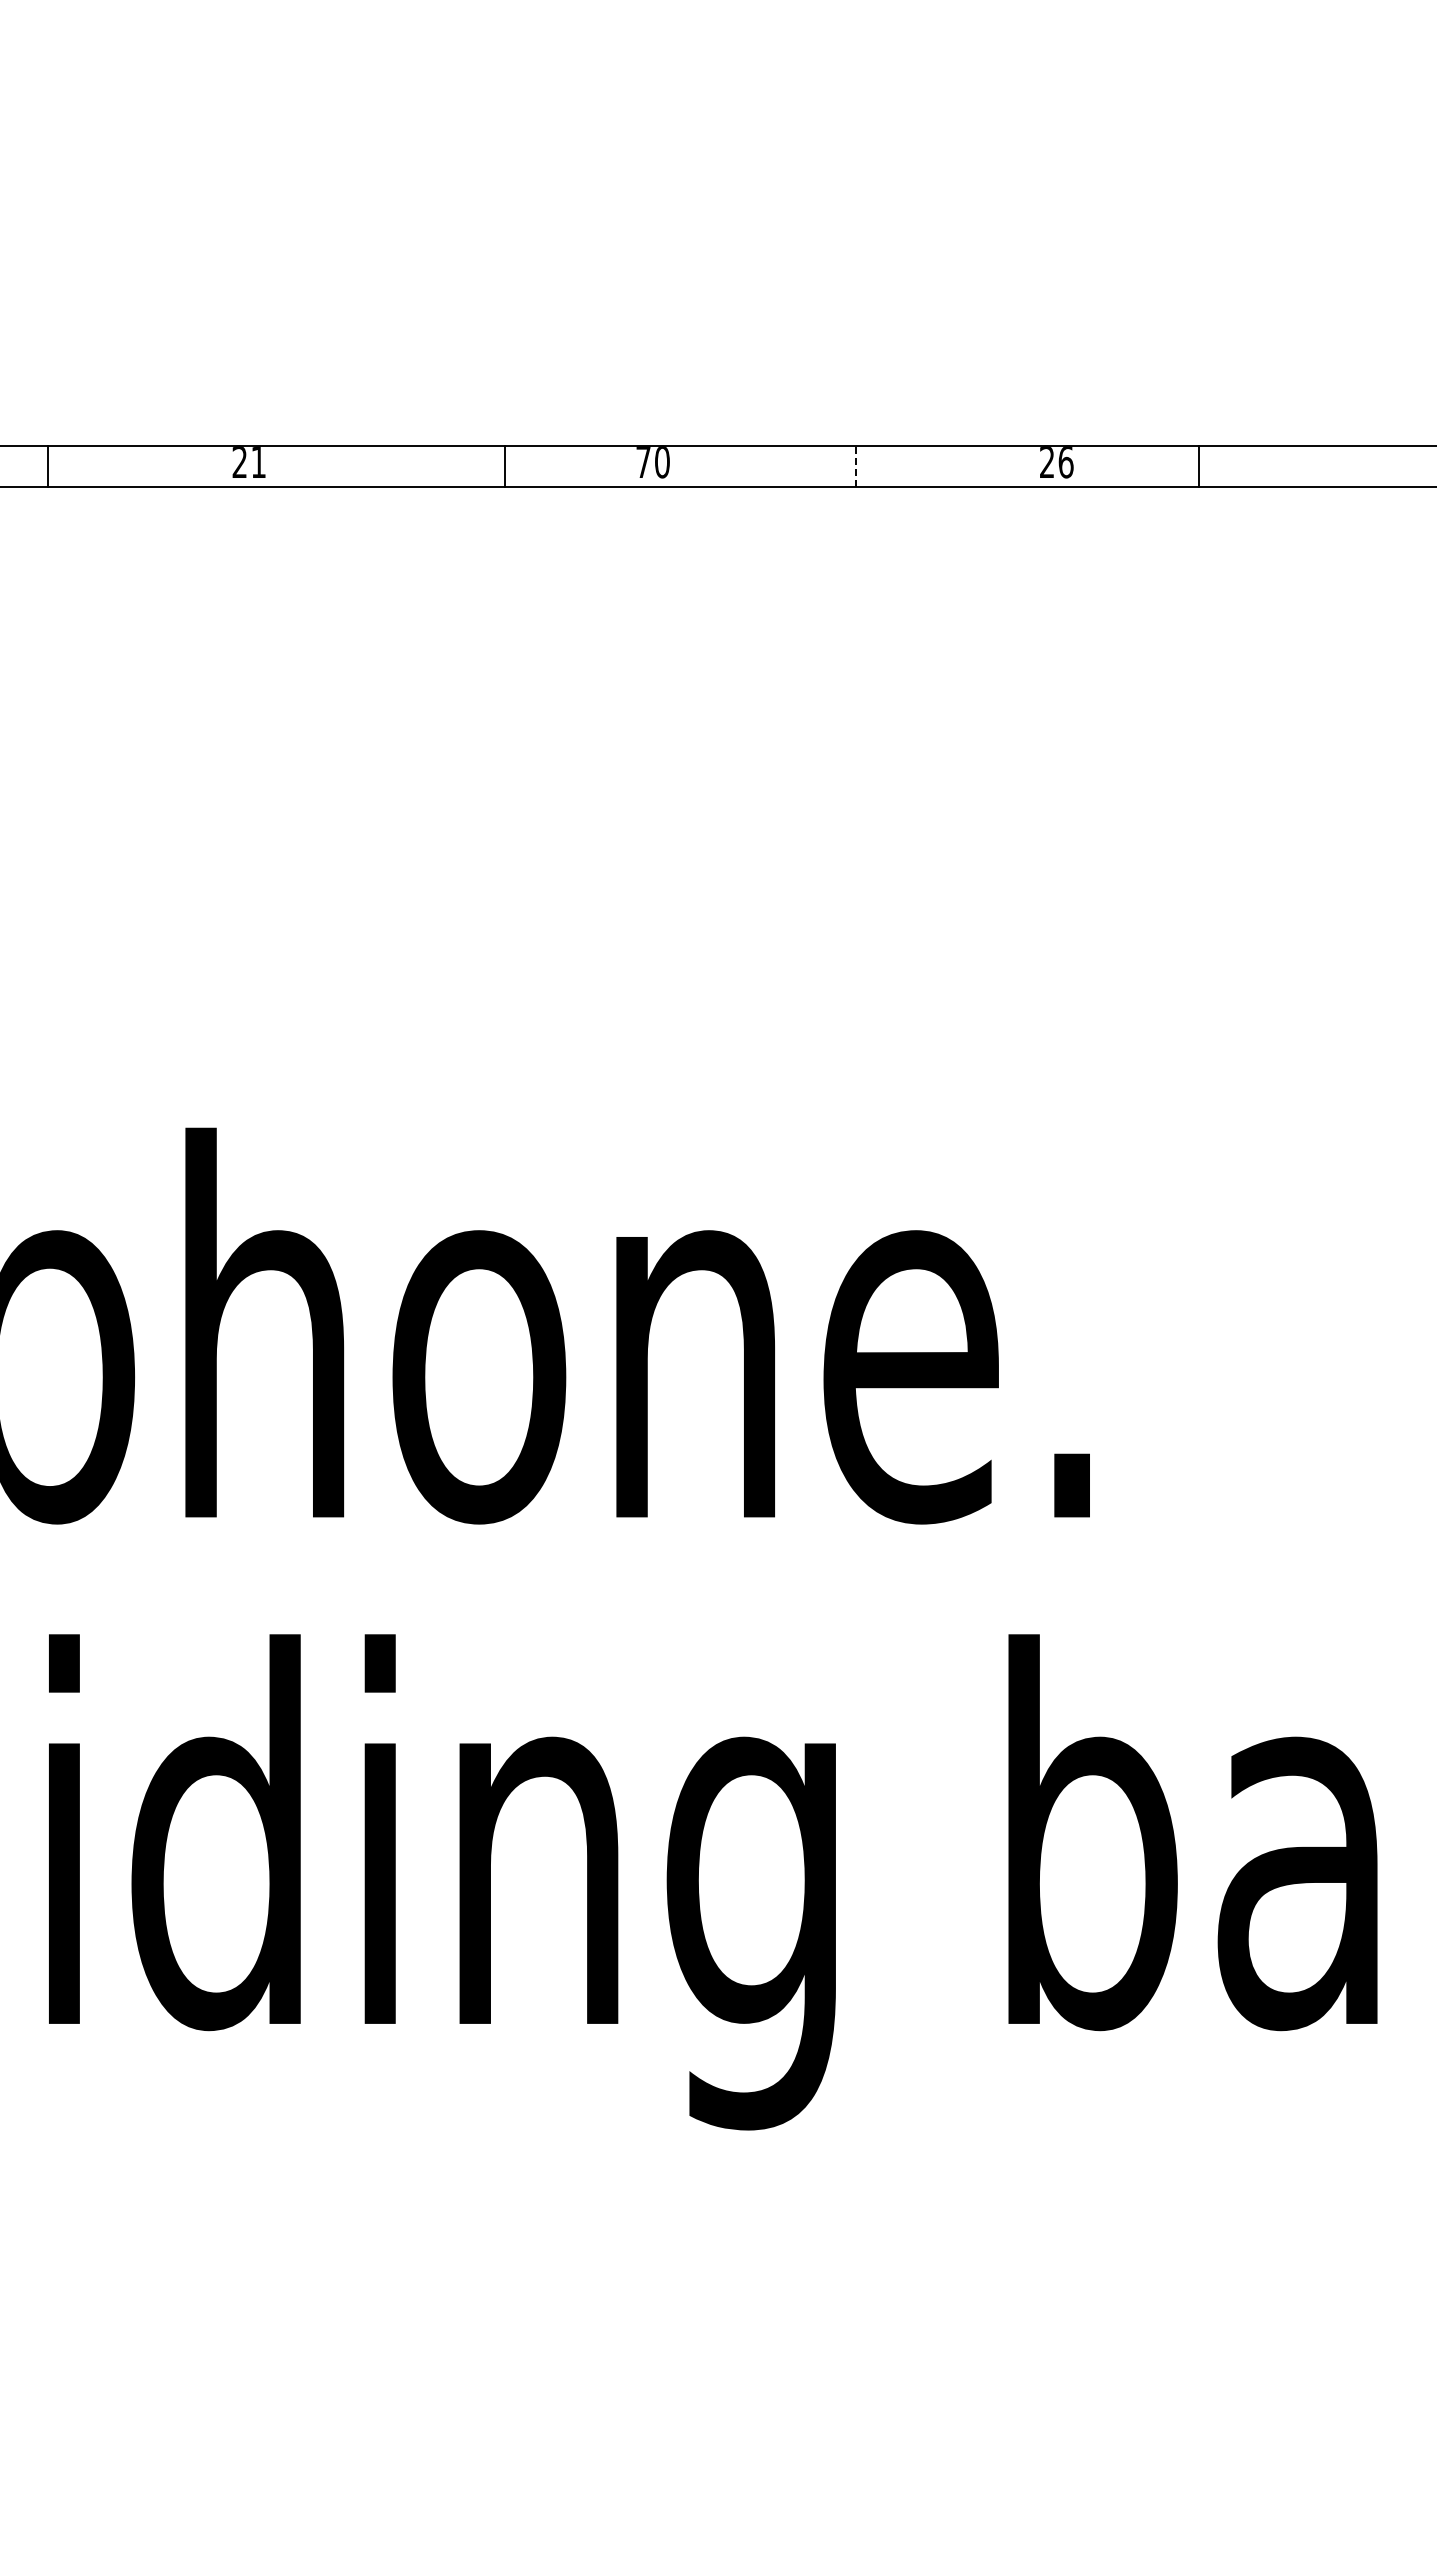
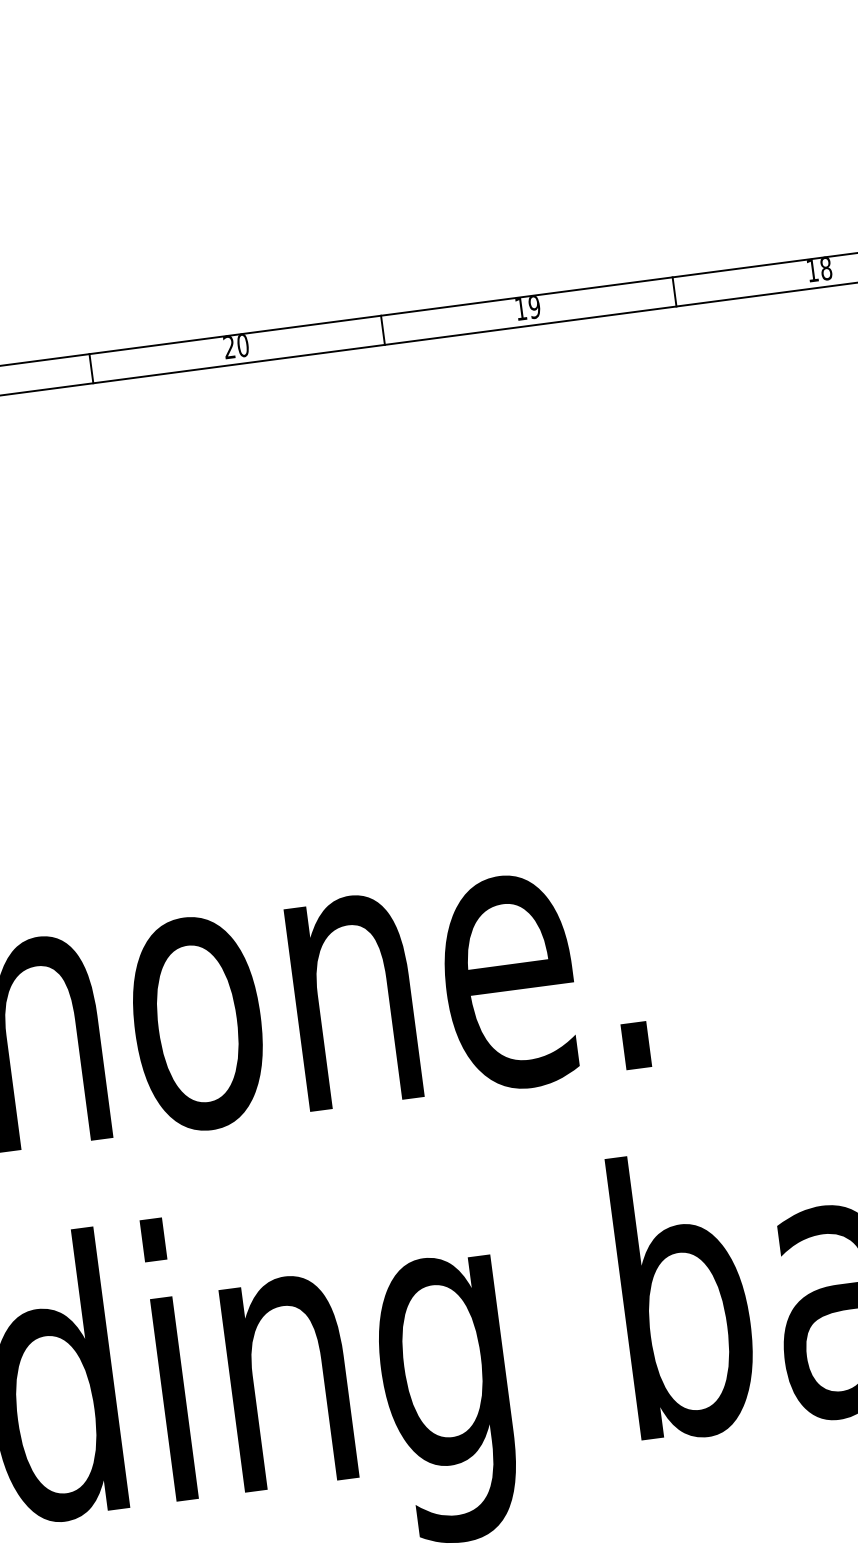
text: (643, 462) -> (229, 347), 70 -> 20
text: (1056, 462) -> (527, 308), 26 -> 19
line: (504, 466) -> (91, 368), moved
line: (855, 466) -> (382, 330), dashed -> solid
line: (1199, 466) -> (674, 291), moved

